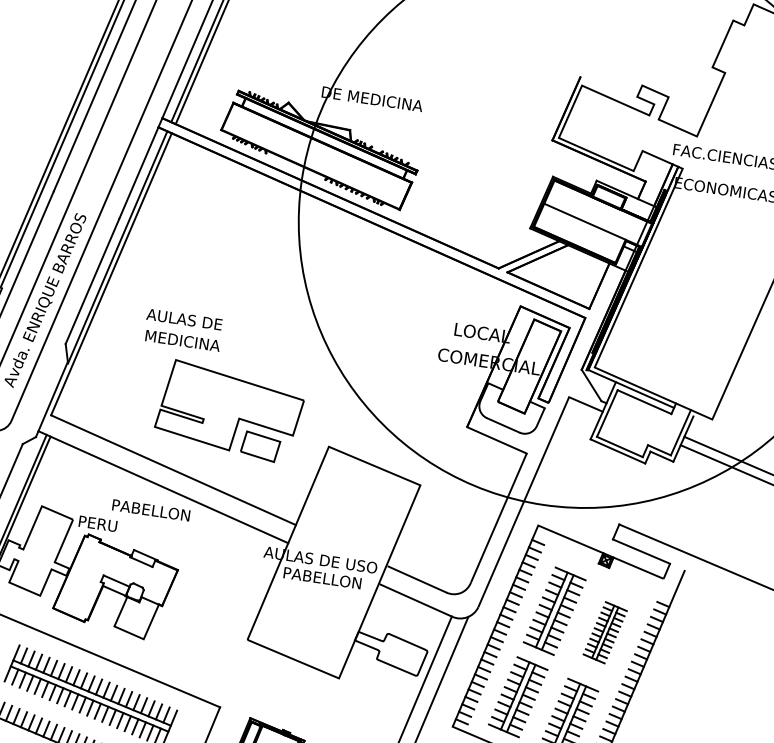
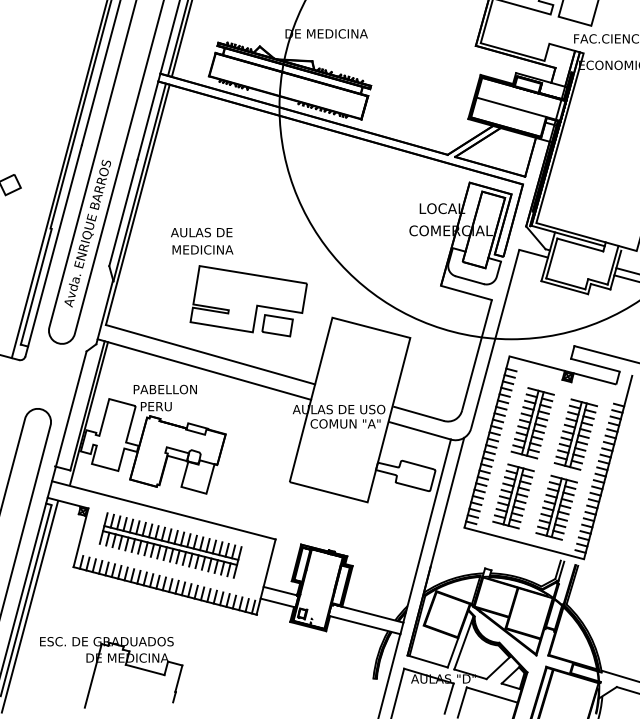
text: (150, 510) -> (164, 389), moved
text: (326, 578) -> (345, 423), PABELLON -> COMUN "A"
part: (604, 632) -> (575, 434), size x1.43

